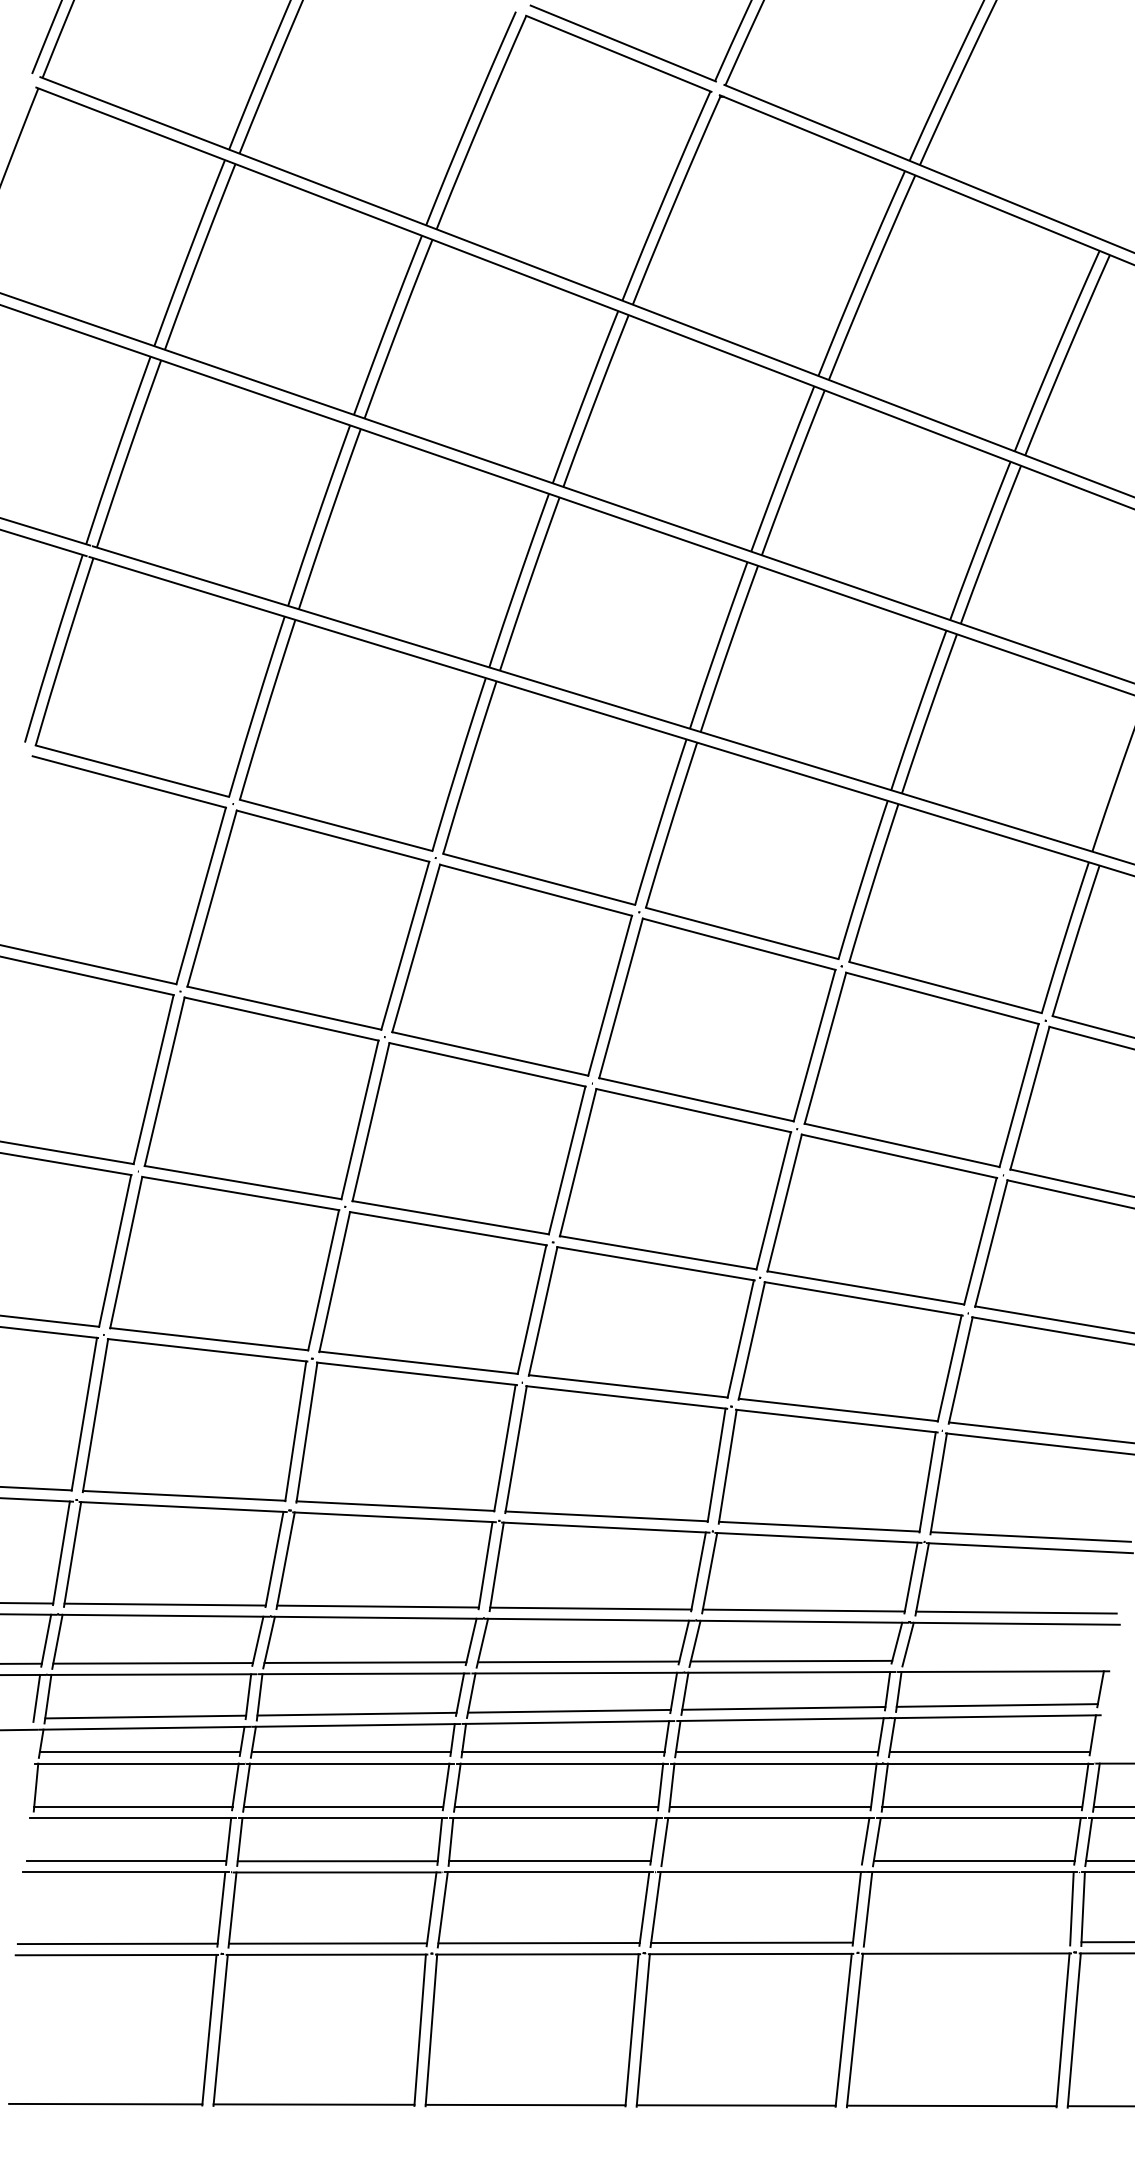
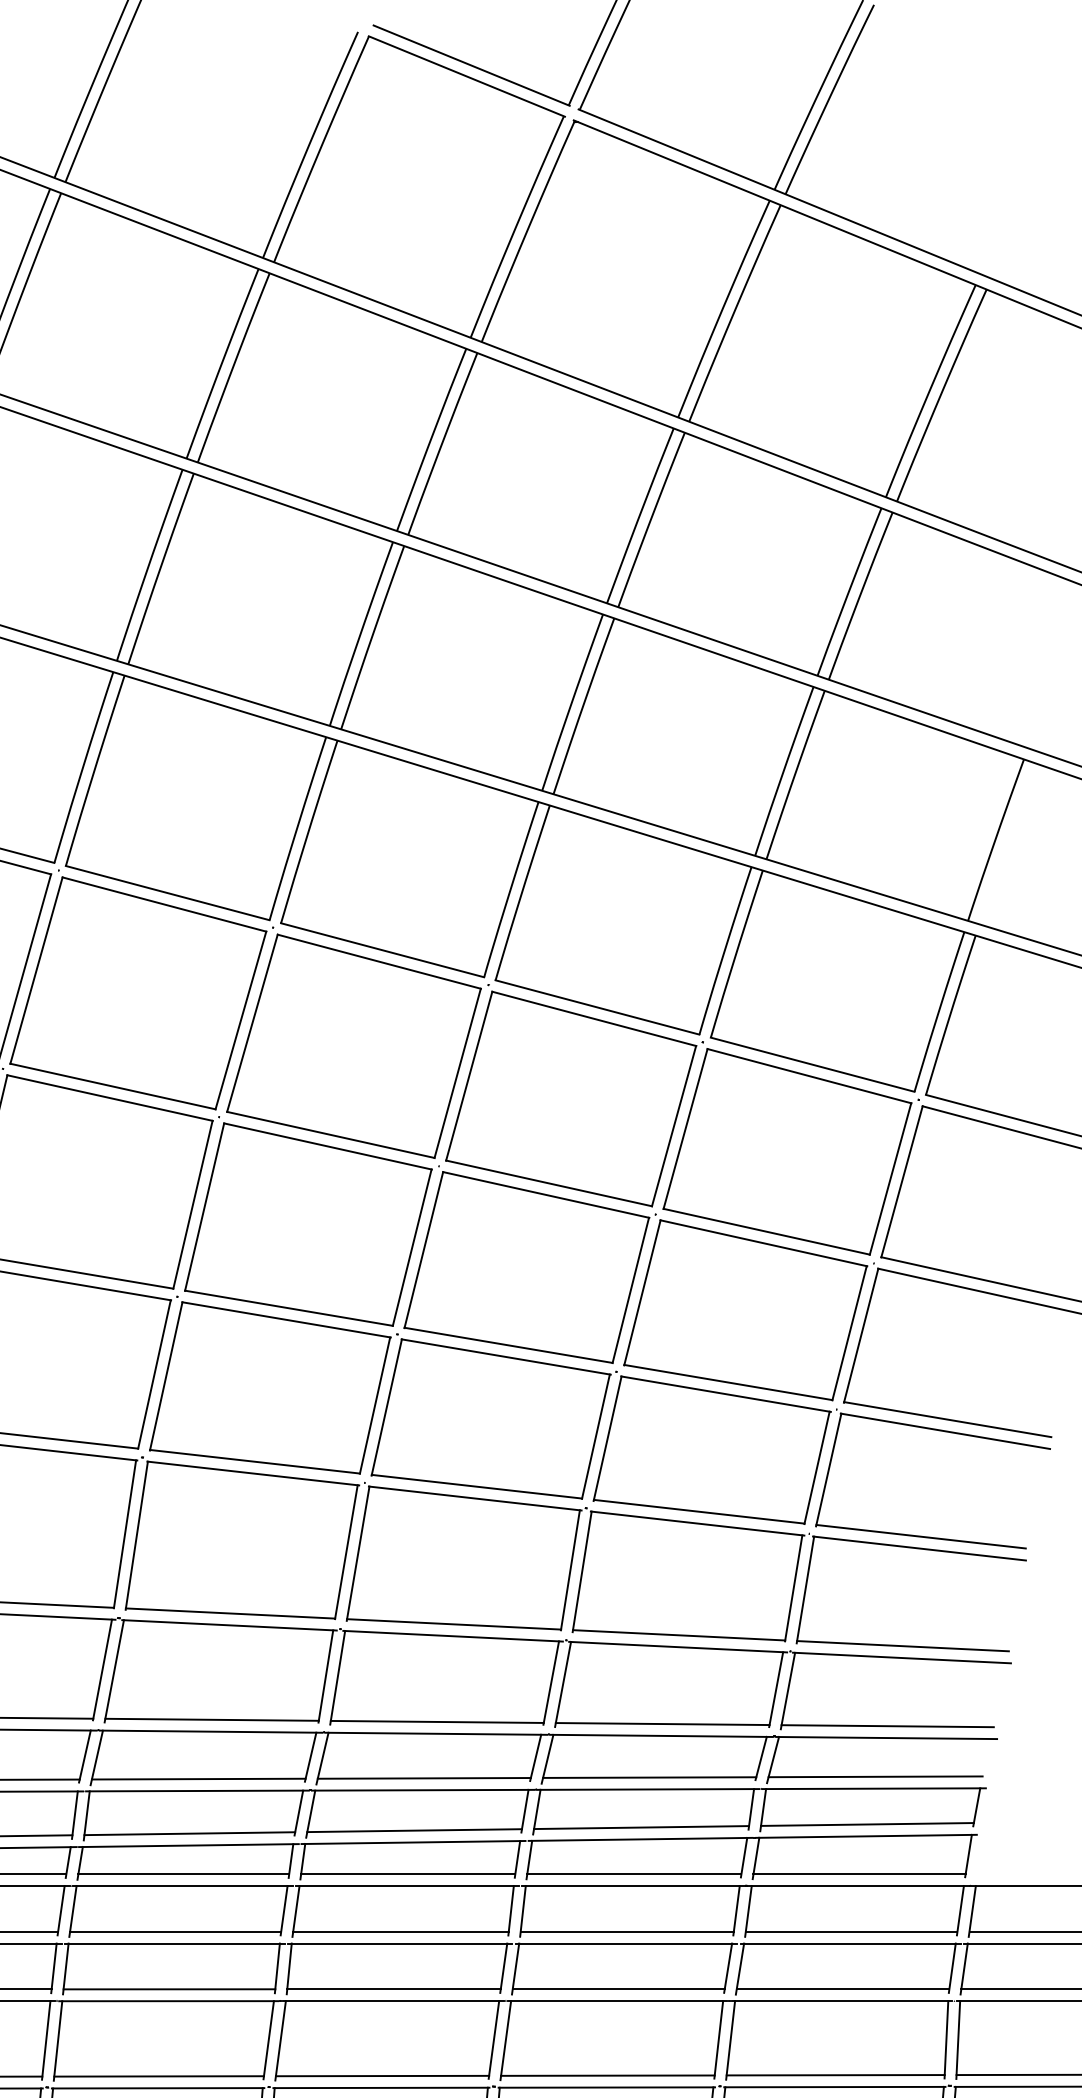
line: (1004, 1660) -> (875, 1776), added
line: (762, 1861) -> (618, 1989), added
line: (967, 1942) -> (835, 2075), added

